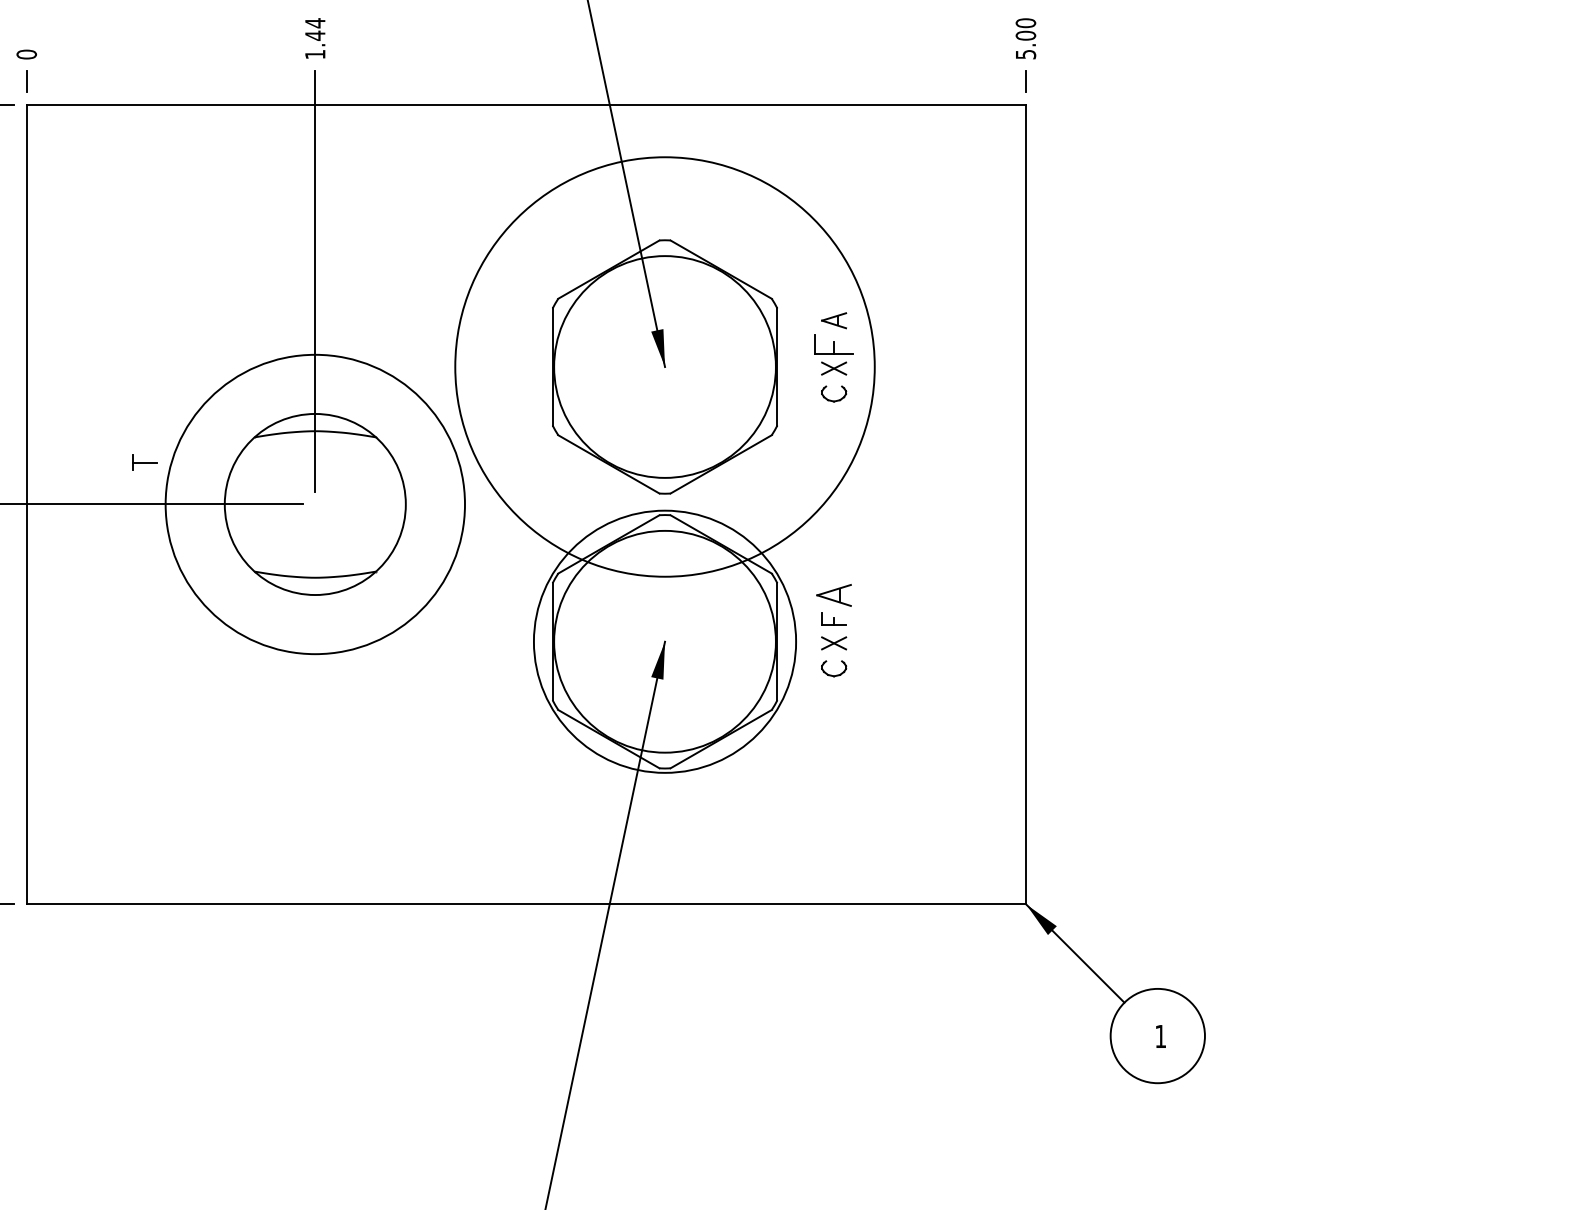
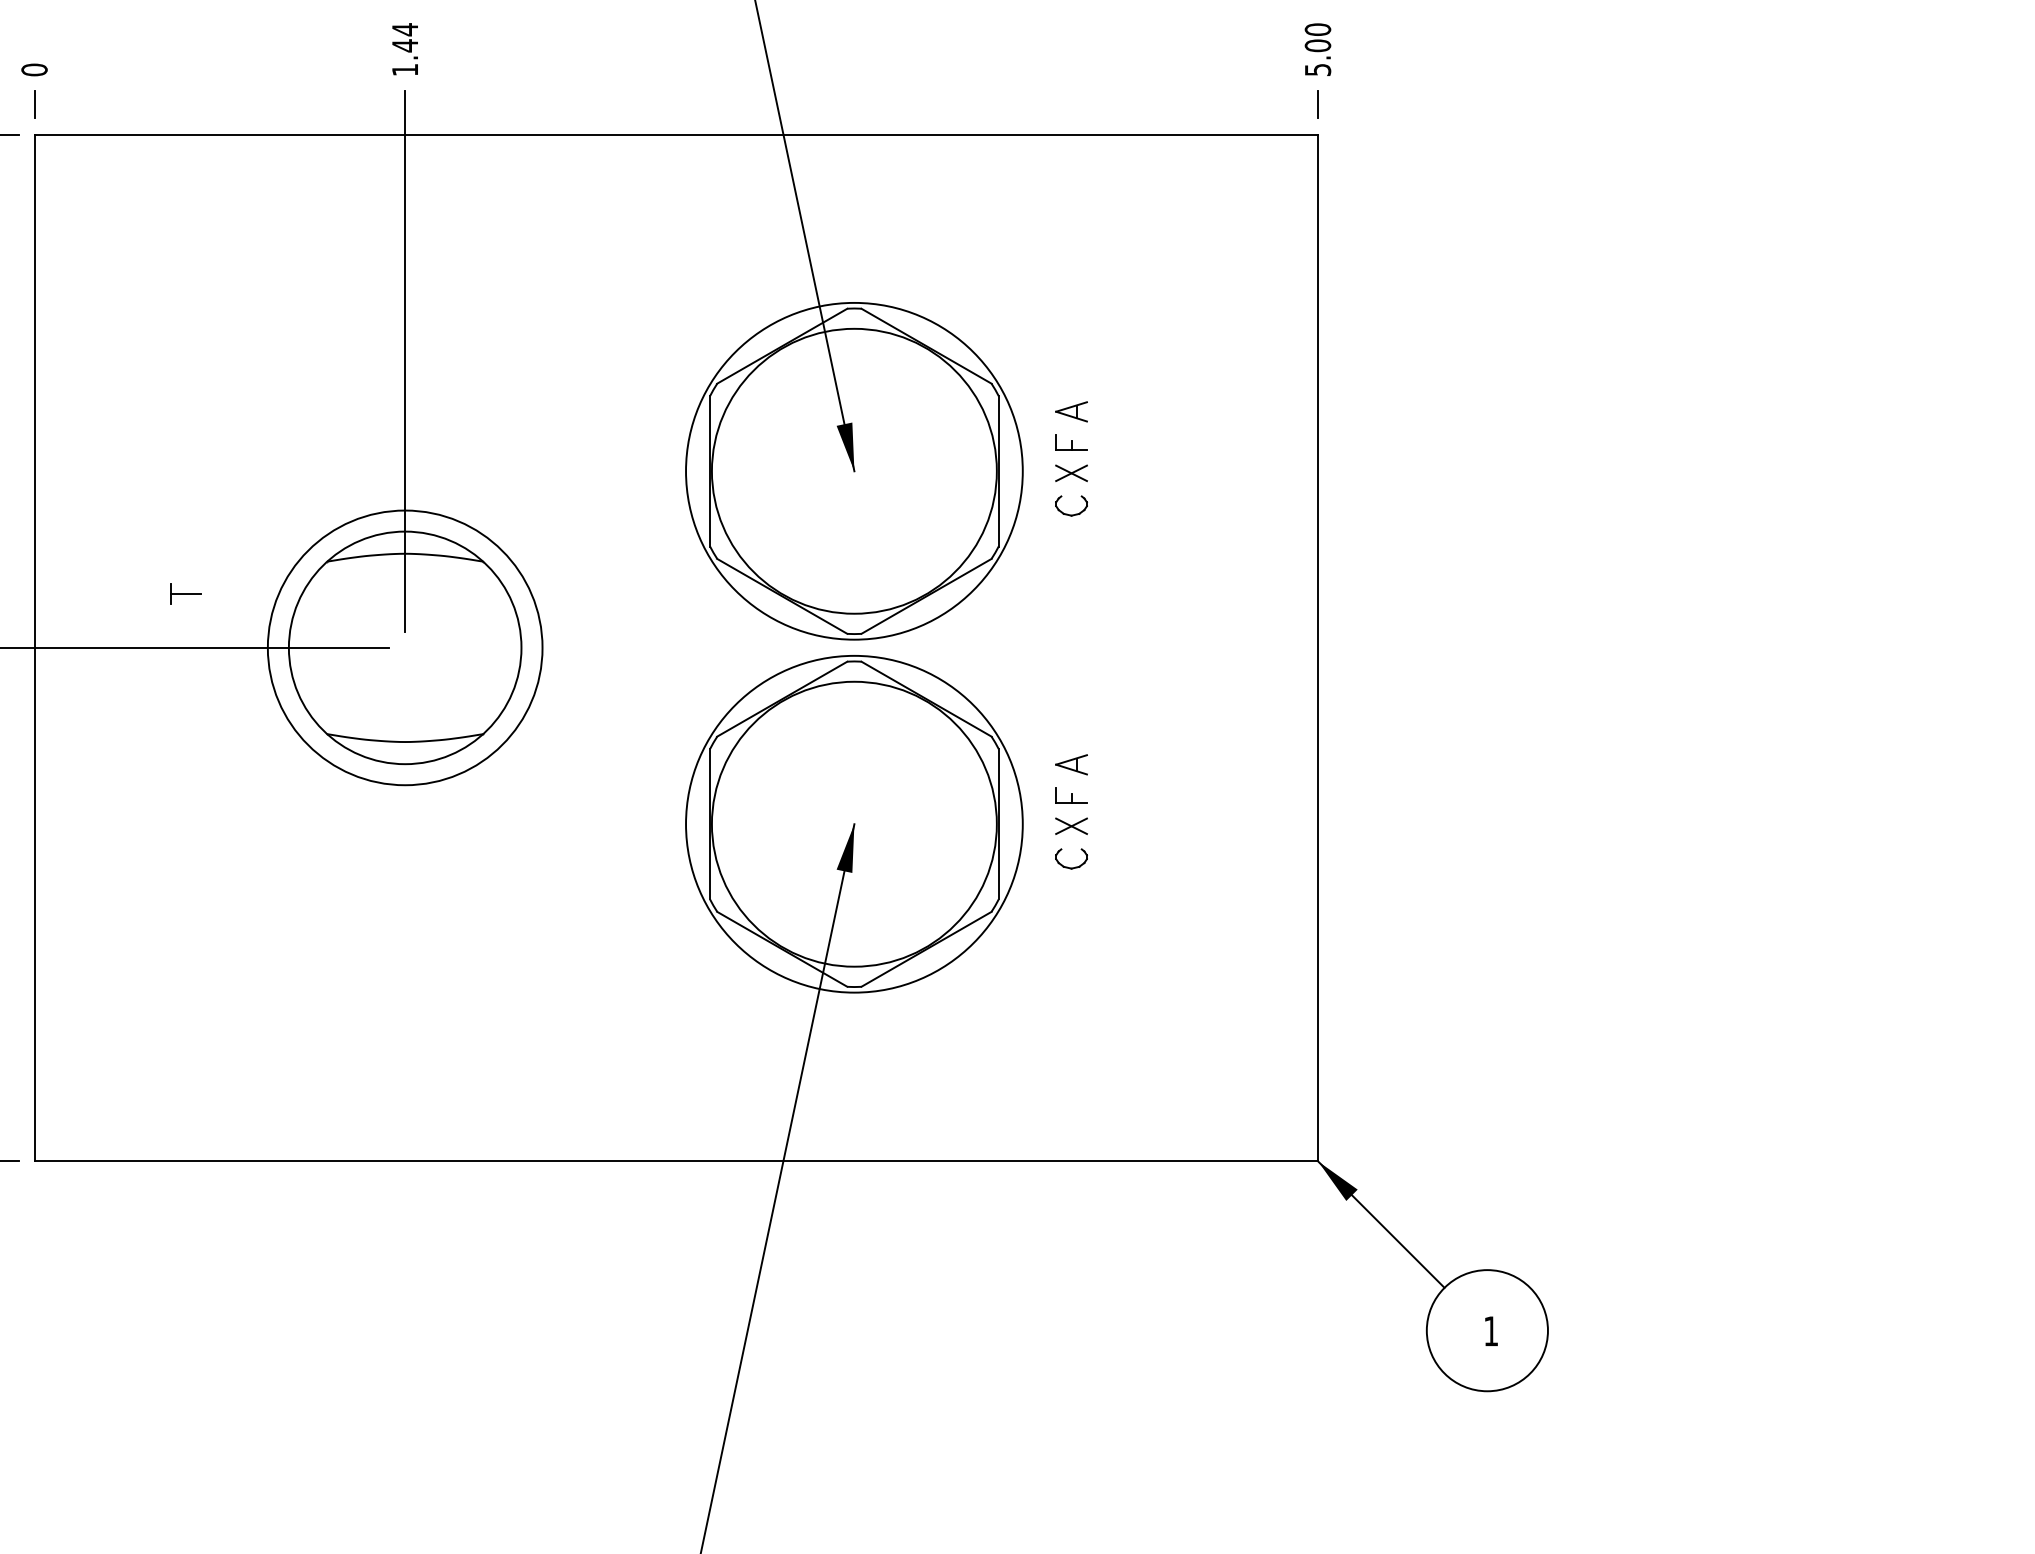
part: (834, 344) -> (1071, 442), size x0.62
circle: (665, 366) -> (854, 470), size x0.62
circle: (314, 504) -> (404, 647), size x0.71
part: (834, 595) -> (1071, 764), size x0.71

